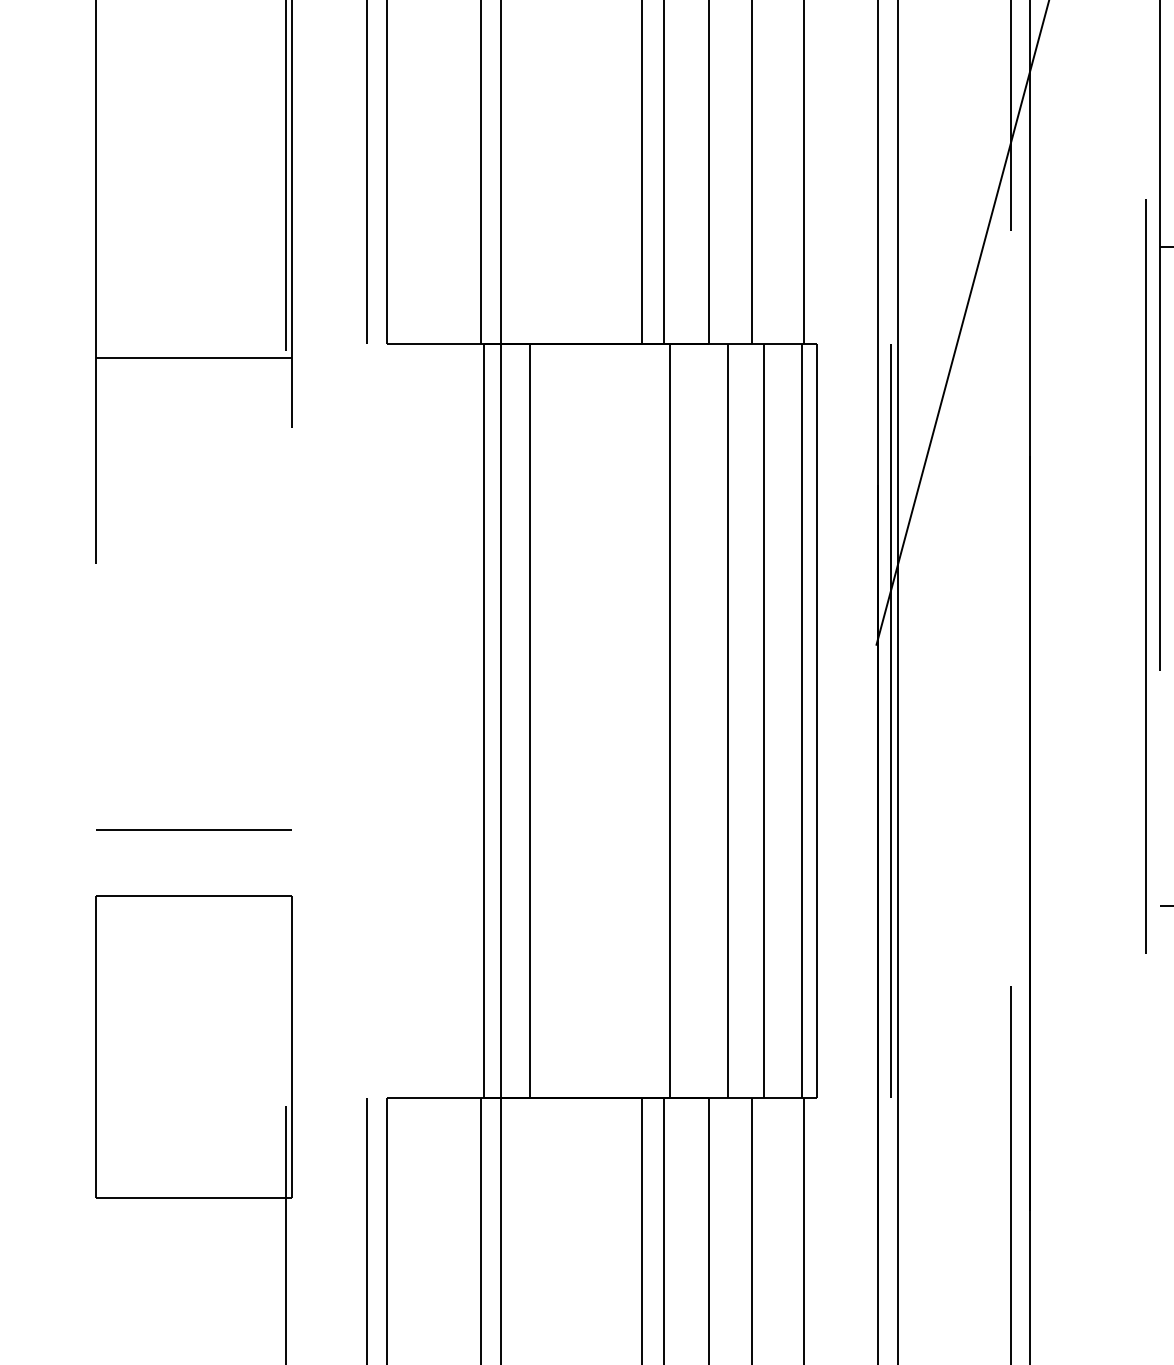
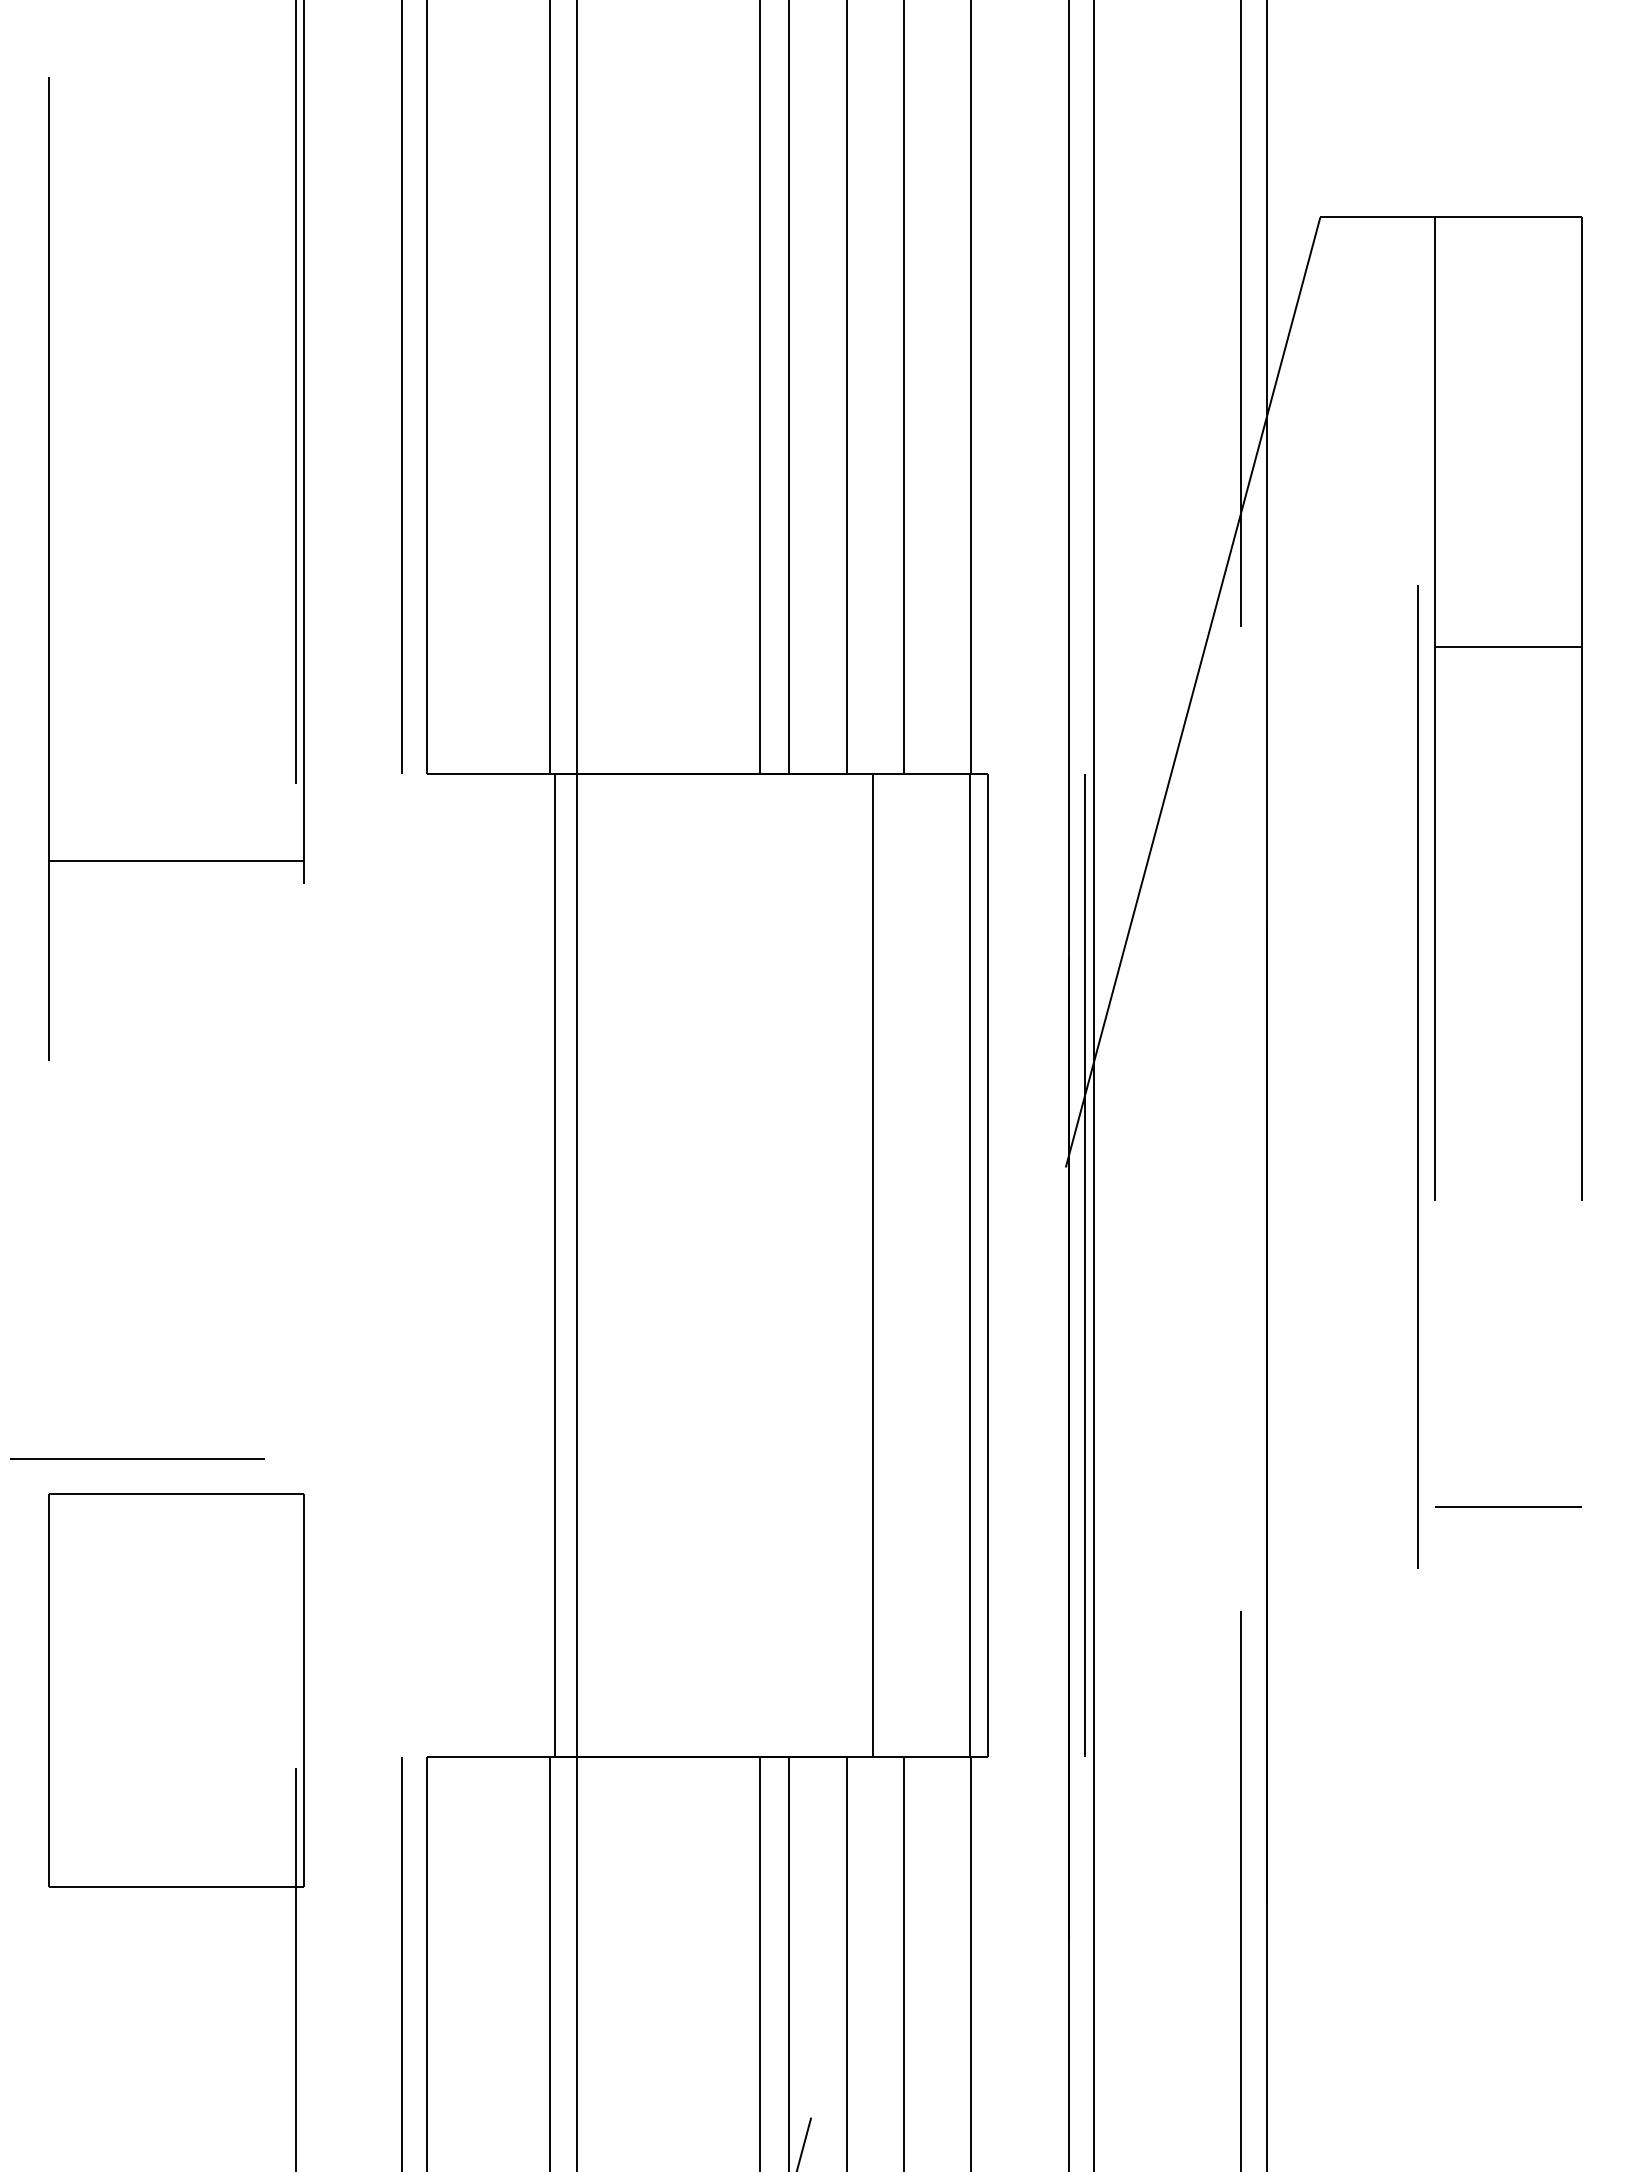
line: (194, 357) -> (176, 860), moved
line: (530, 720) -> (614, 1265), removed
line: (669, 720) -> (796, 1265), removed
line: (764, 720) -> (919, 1265), removed
line: (194, 829) -> (137, 1458), moved

